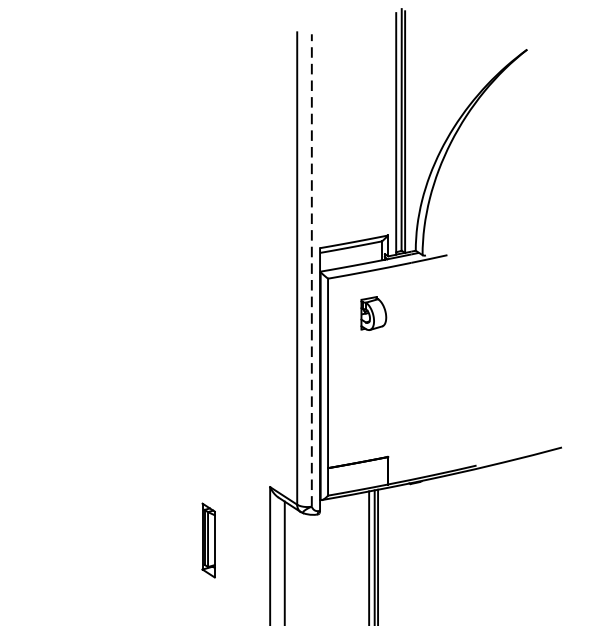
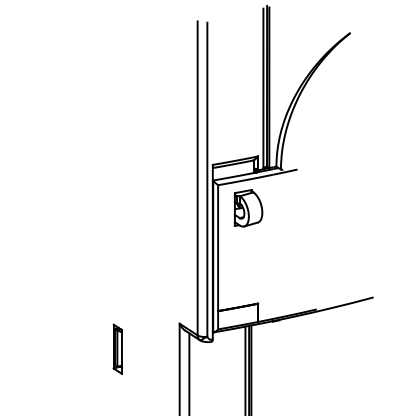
line: (312, 270) -> (207, 179), dashed -> solid
part: (373, 313) -> (248, 208), size x1.67
part: (208, 539) -> (117, 348), moved

